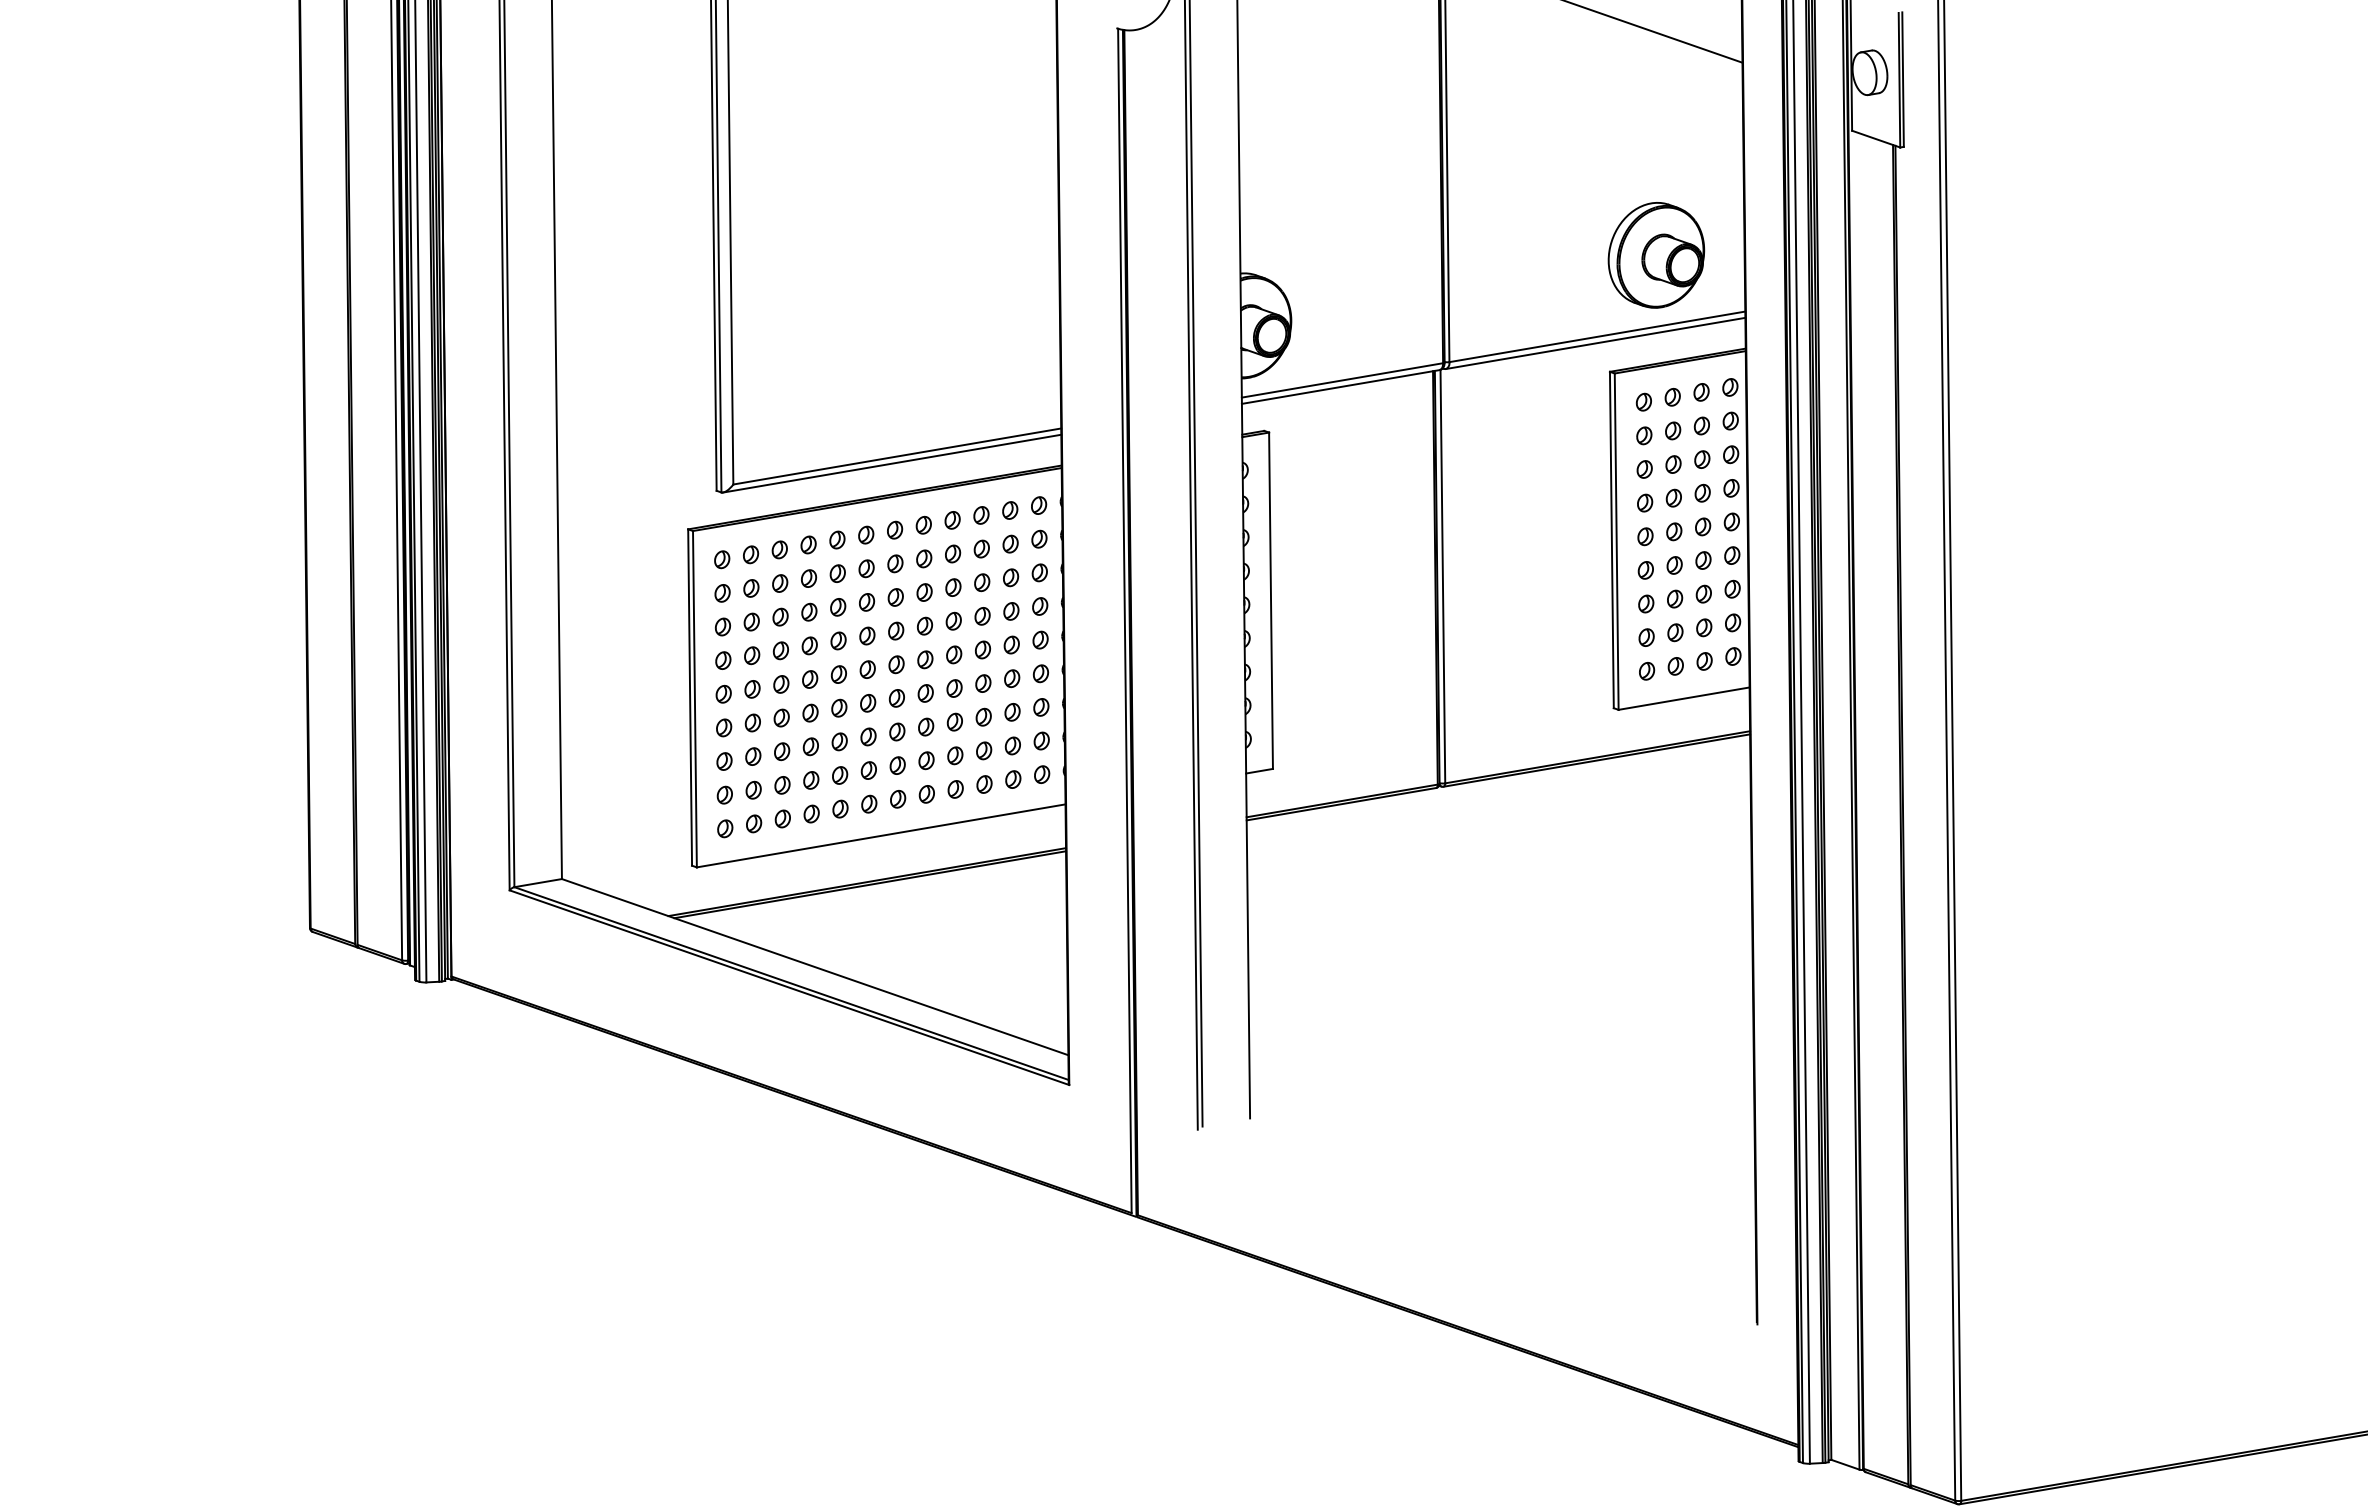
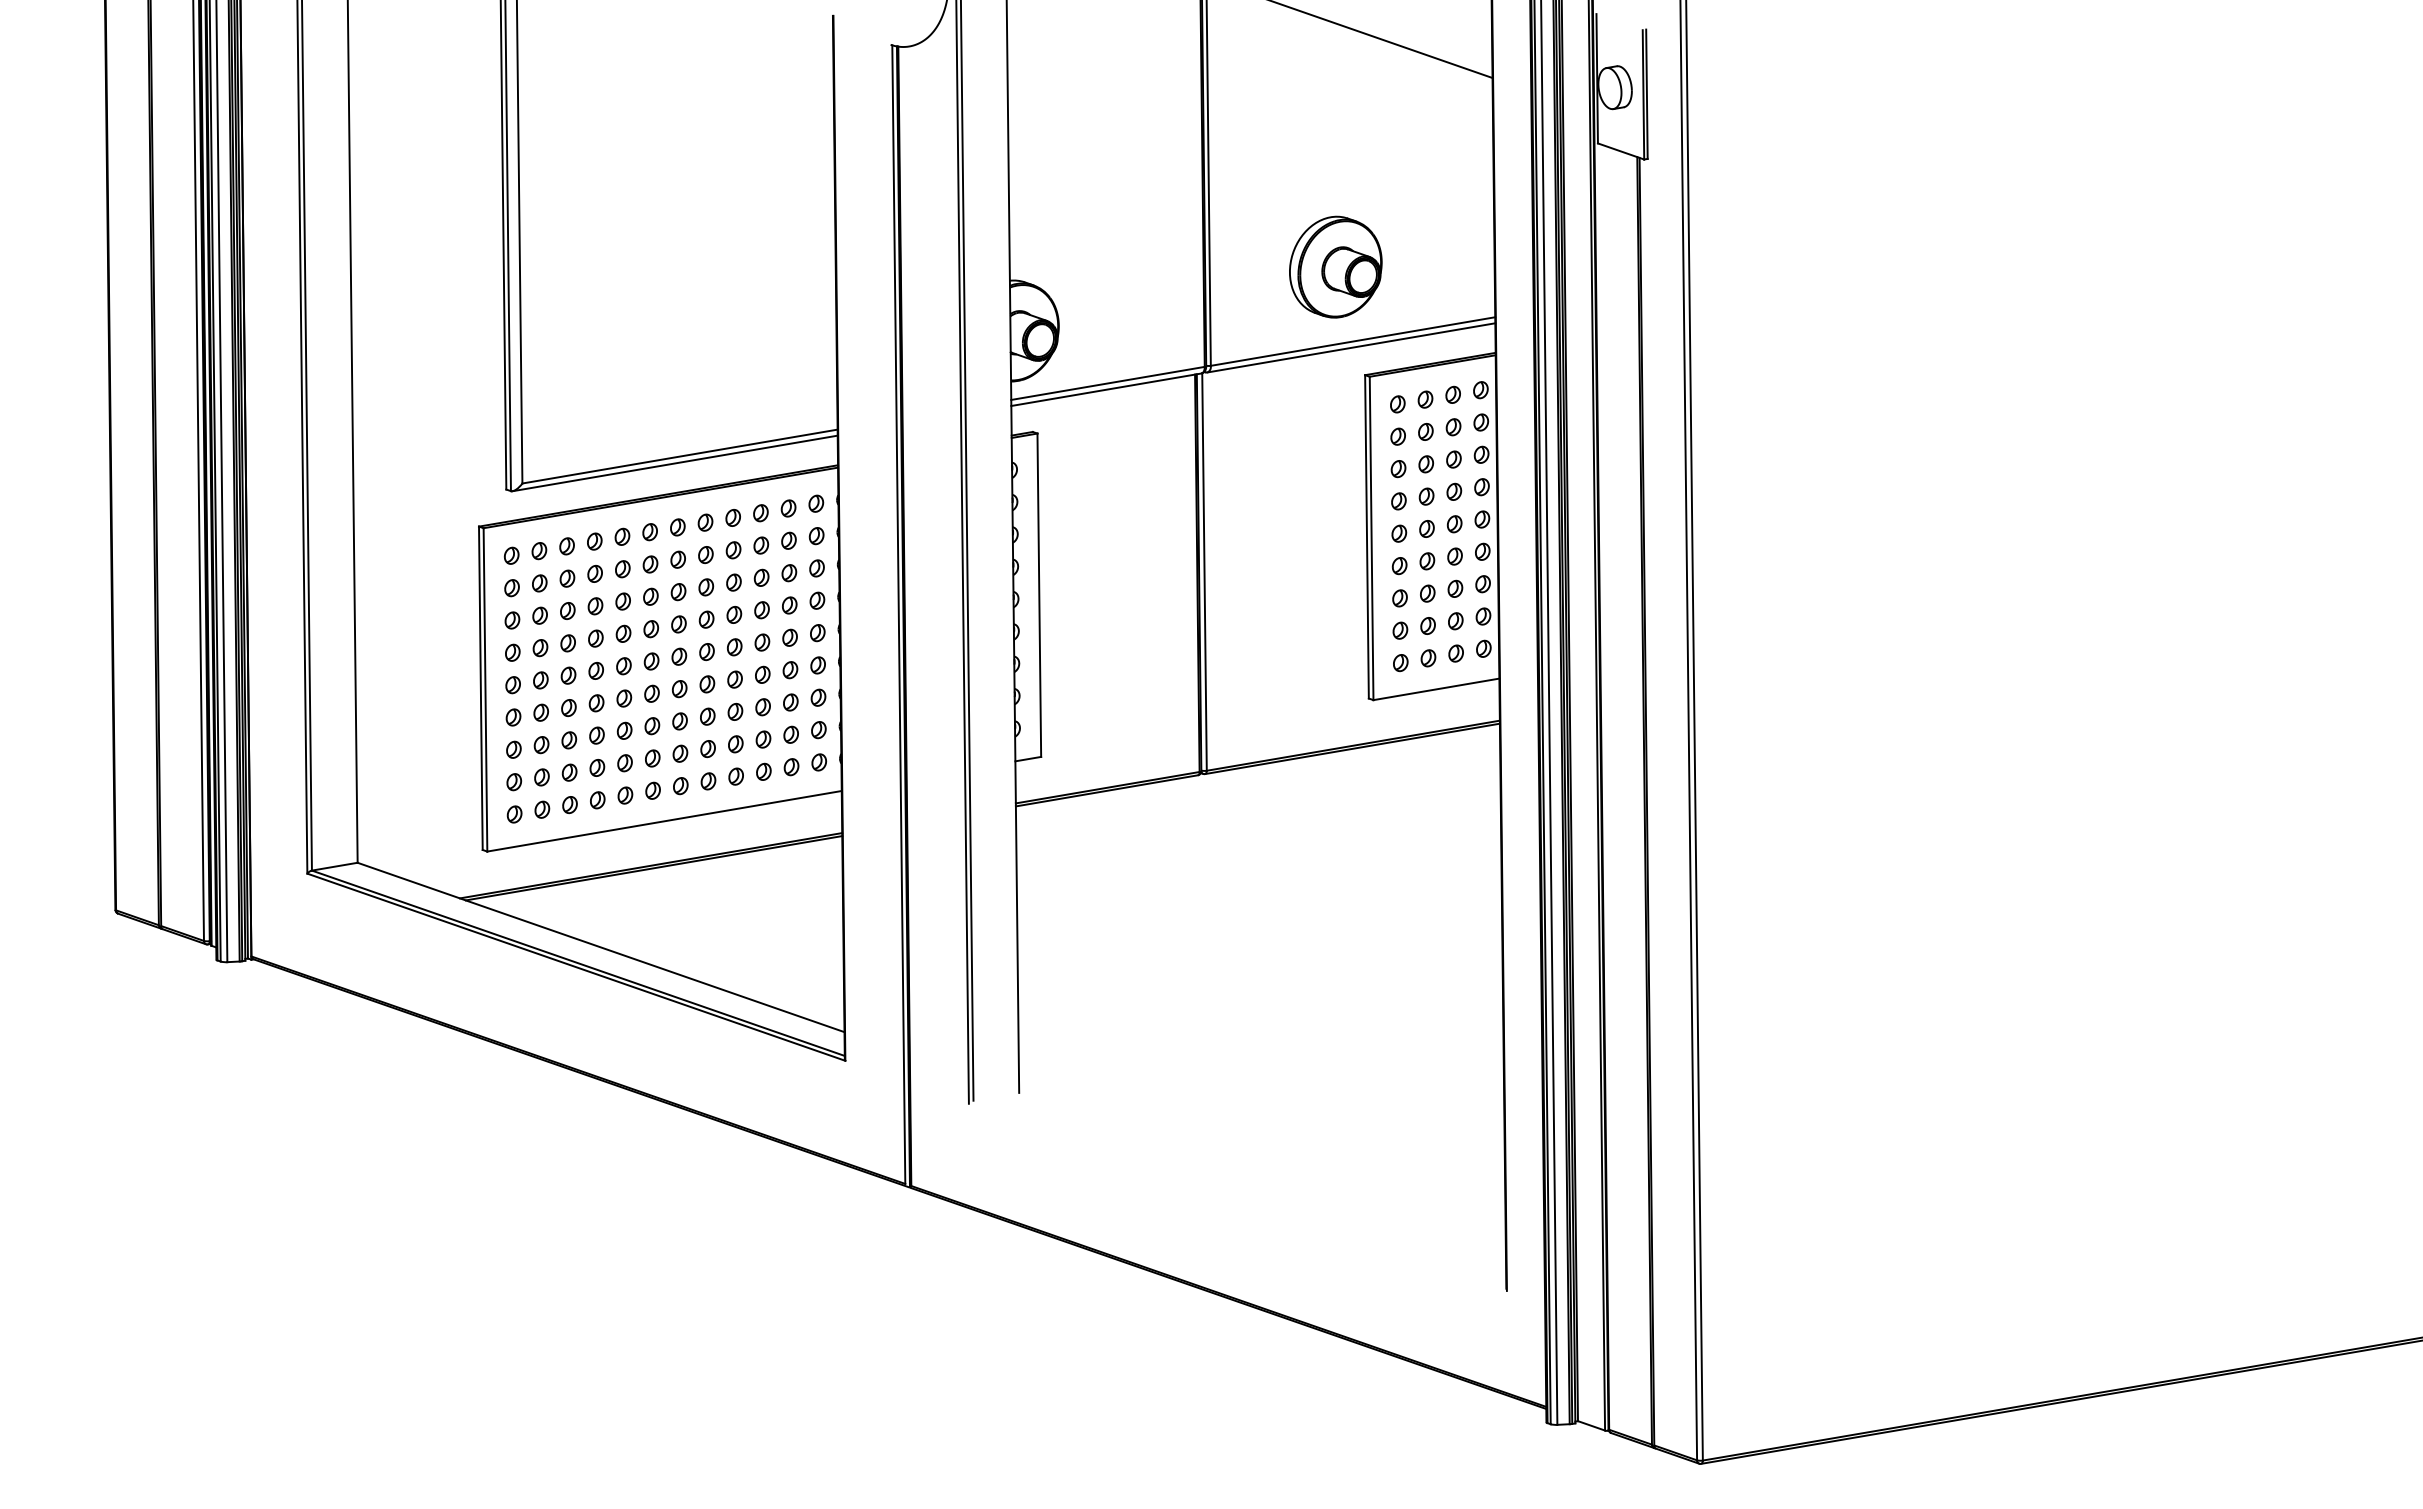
part: (1656, 254) -> (1335, 266), moved

